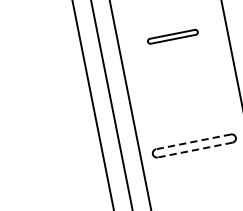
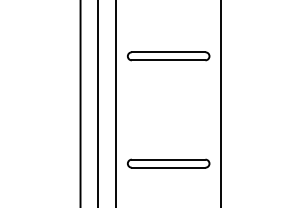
part: (172, 36) -> (168, 56), size x1.67
line: (193, 141) -> (168, 159), dashed -> solid
line: (194, 149) -> (168, 167), dashed -> solid

